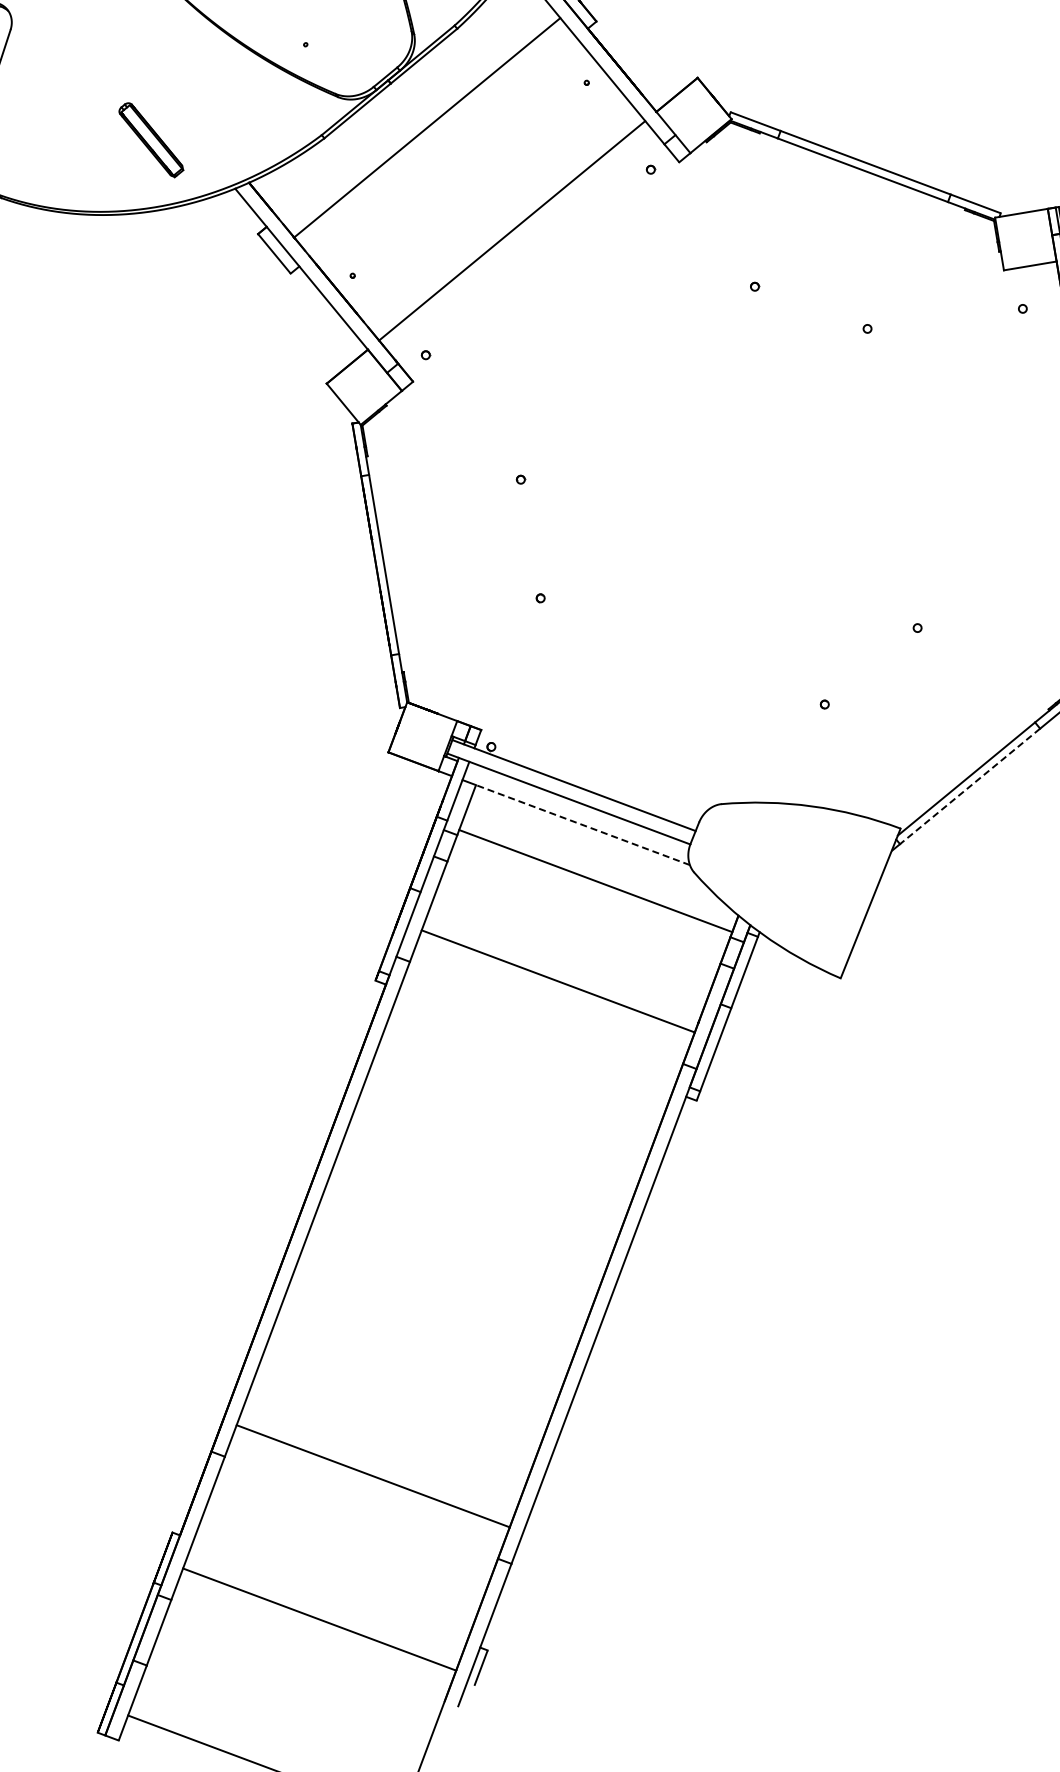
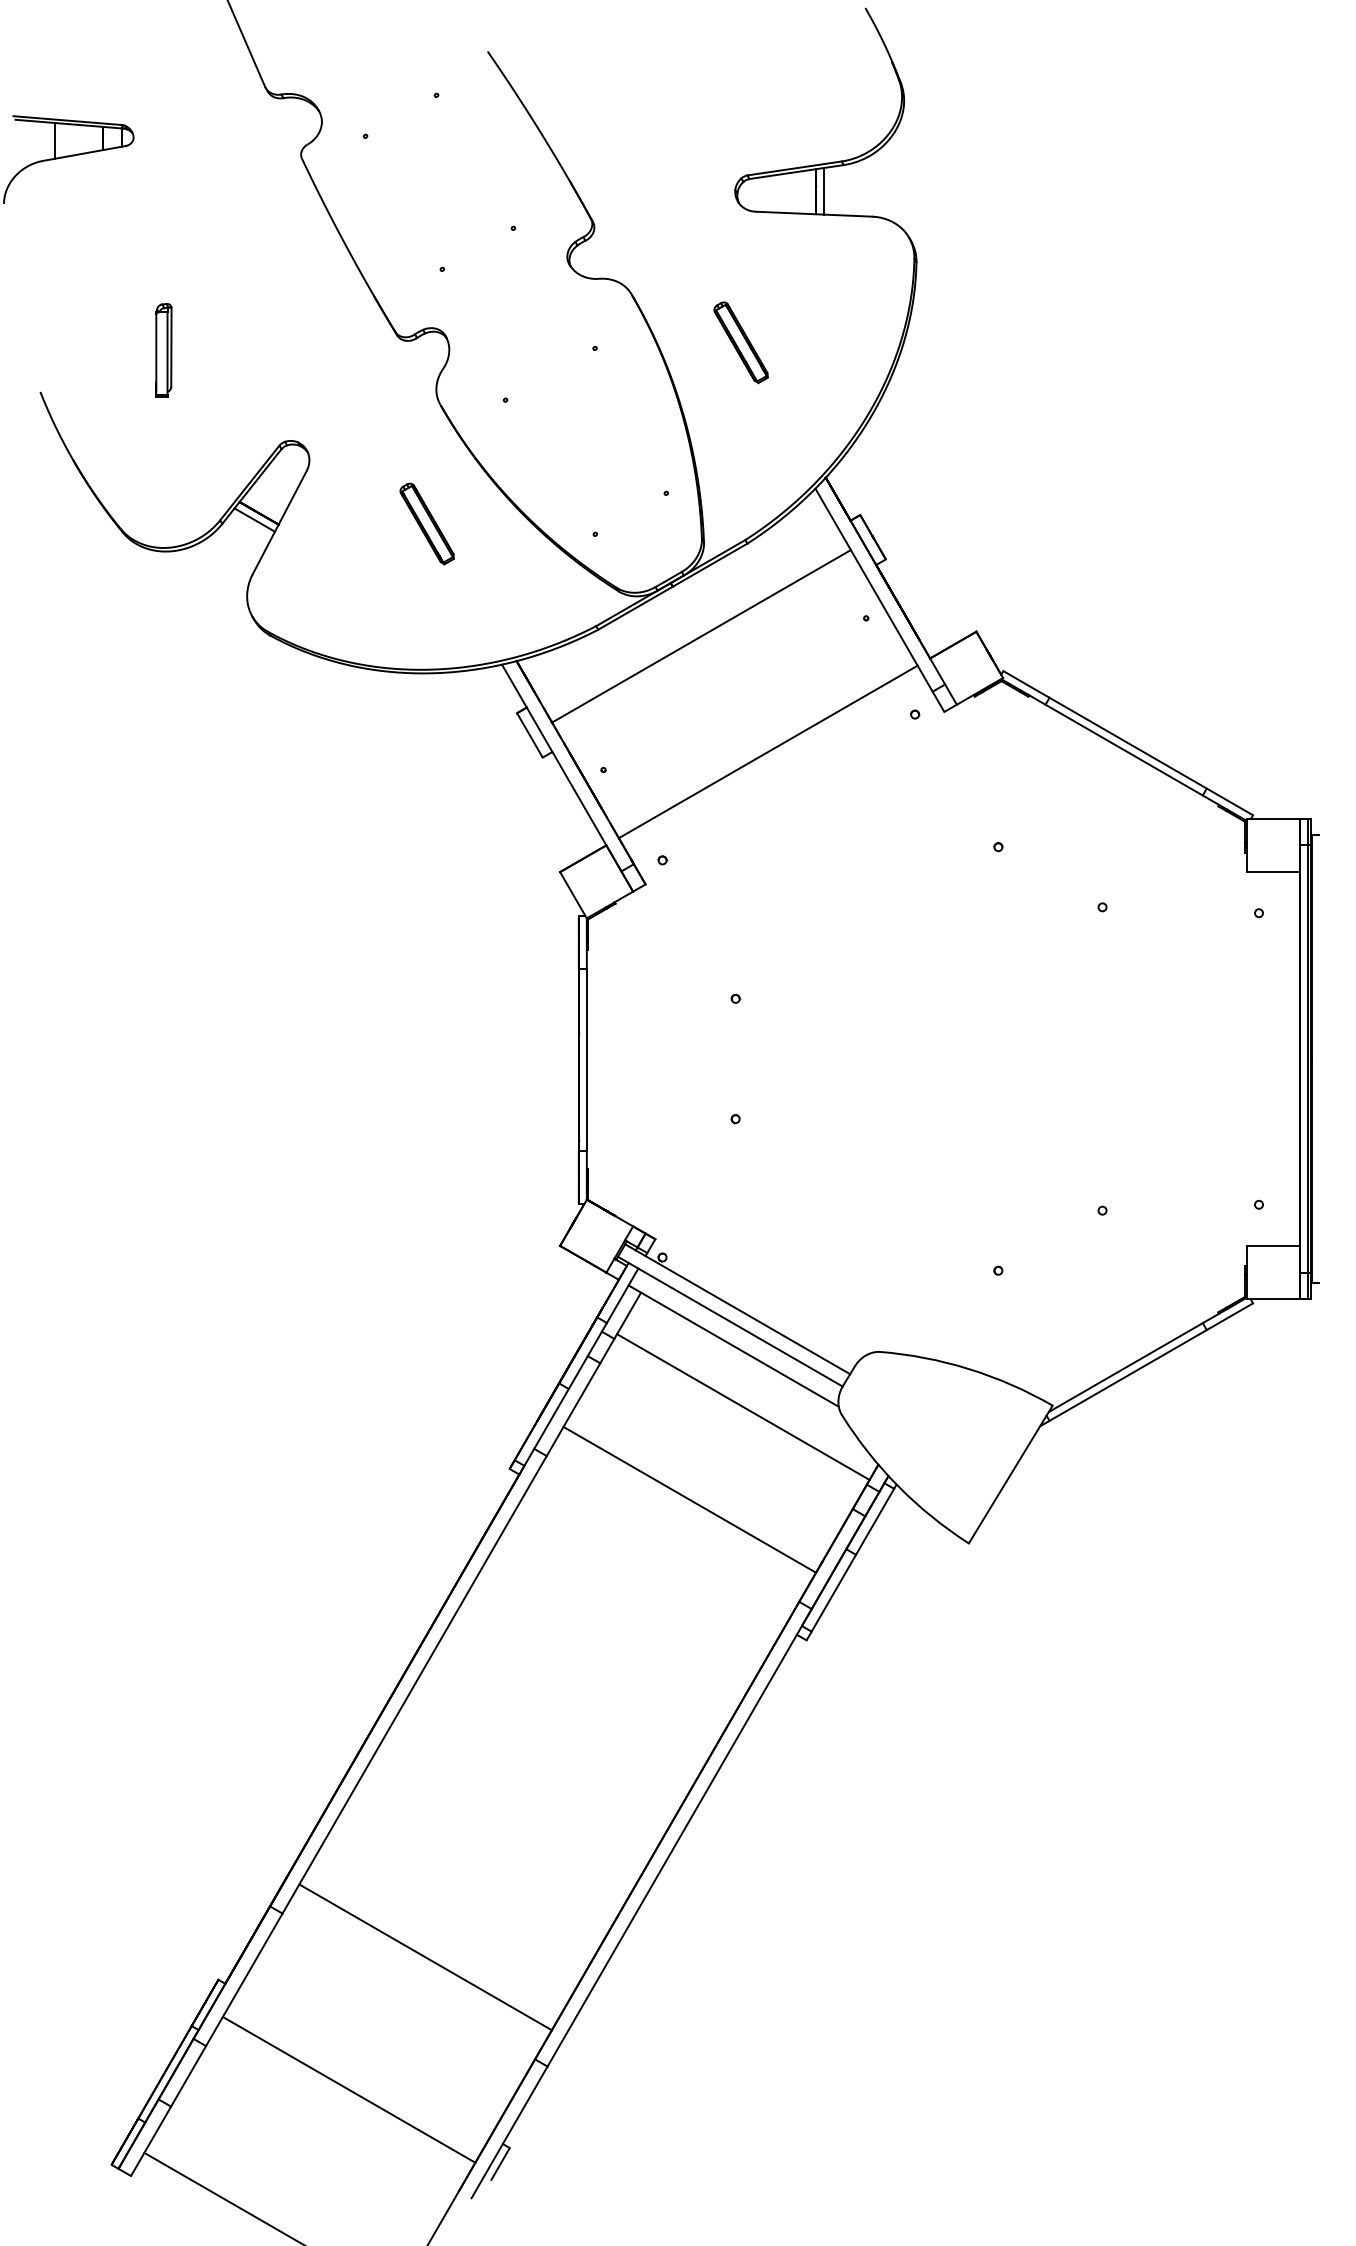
part: (150, 139) -> (426, 523), moved
line: (970, 786) -> (1128, 1375), dashed -> solid
line: (582, 824) -> (739, 1349), dashed -> solid

